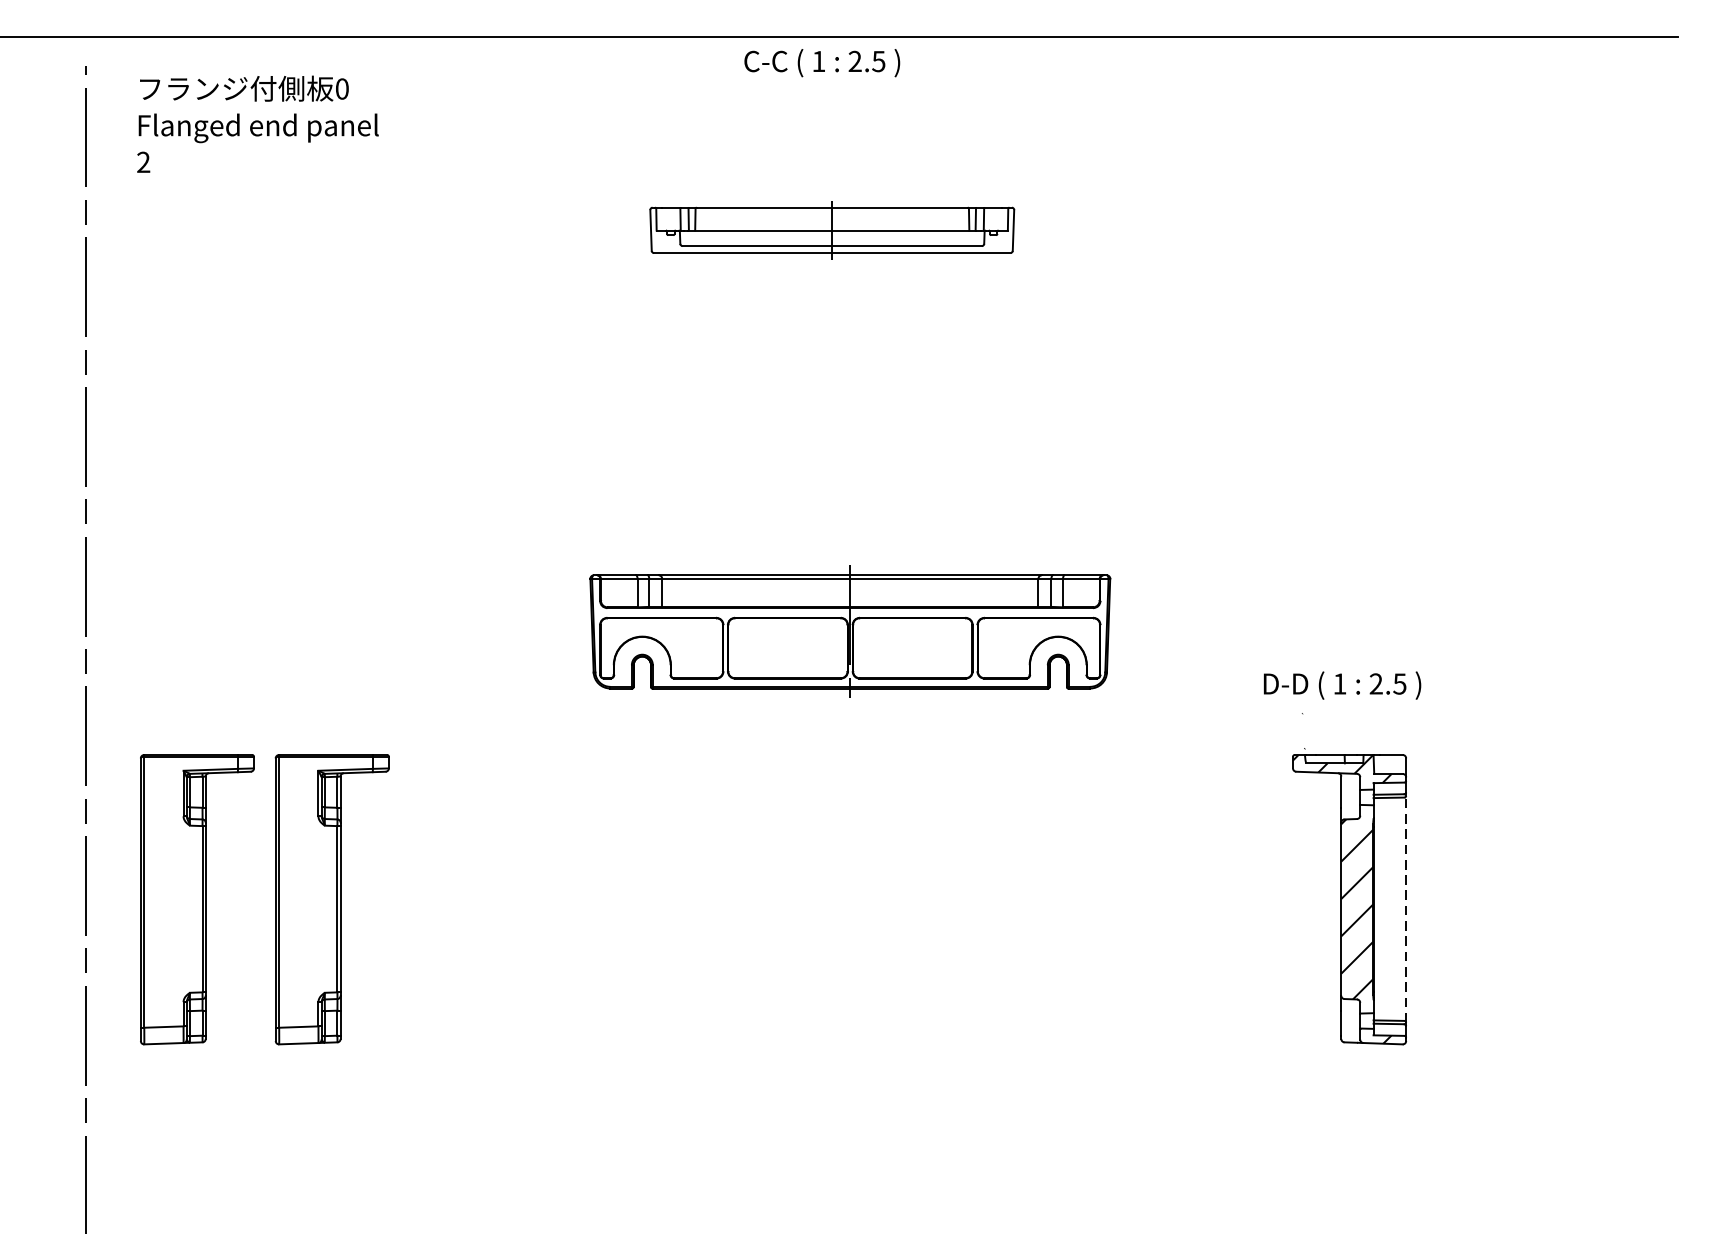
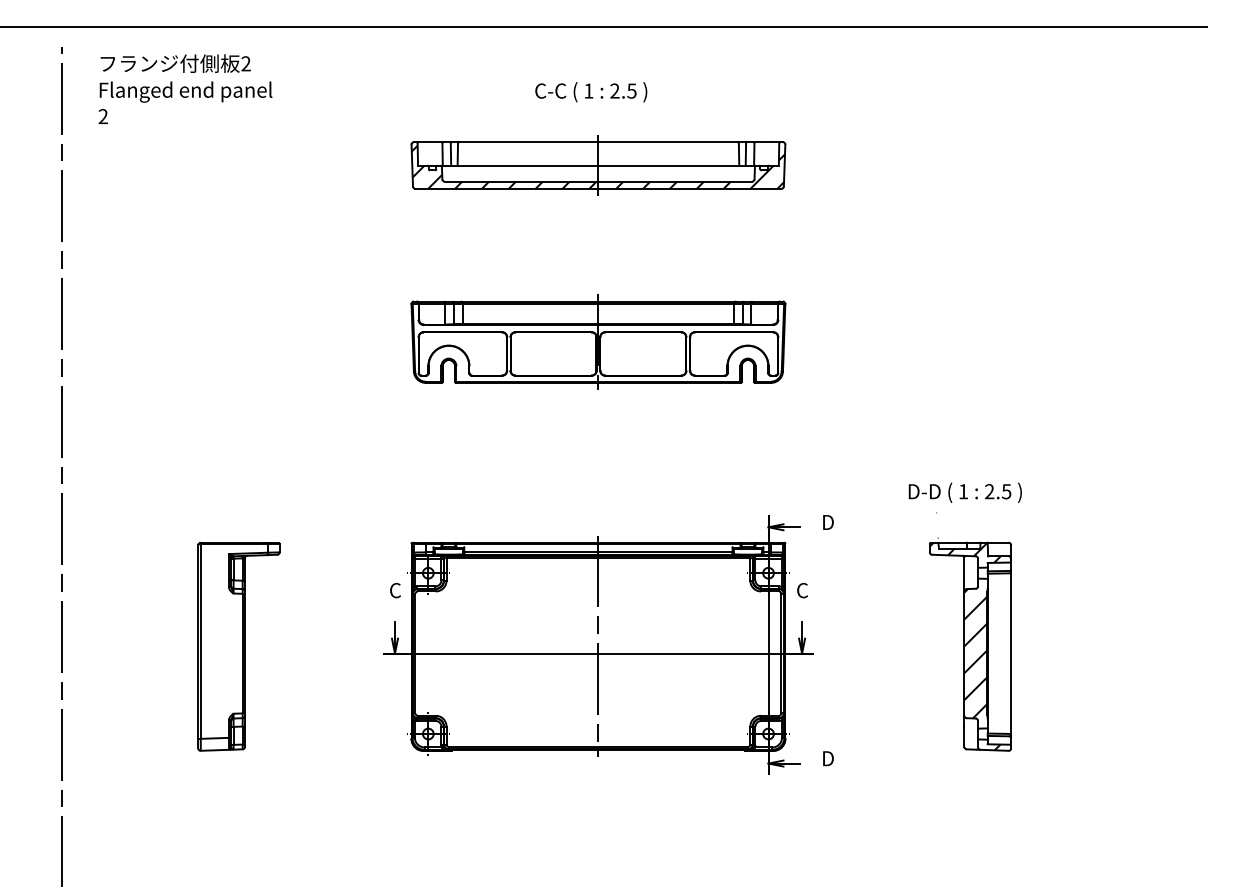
text: (822, 63) -> (591, 92), moved
text: (341, 88) -> (245, 63), 0 -> 2
part: (832, 230) -> (598, 165), size x1.43
part: (850, 630) -> (598, 341), moved
part: (846, 896) -> (608, 644), added
part: (196, 899) -> (141, 646), removed
line: (1406, 909) -> (1011, 653), dashed -> solid

